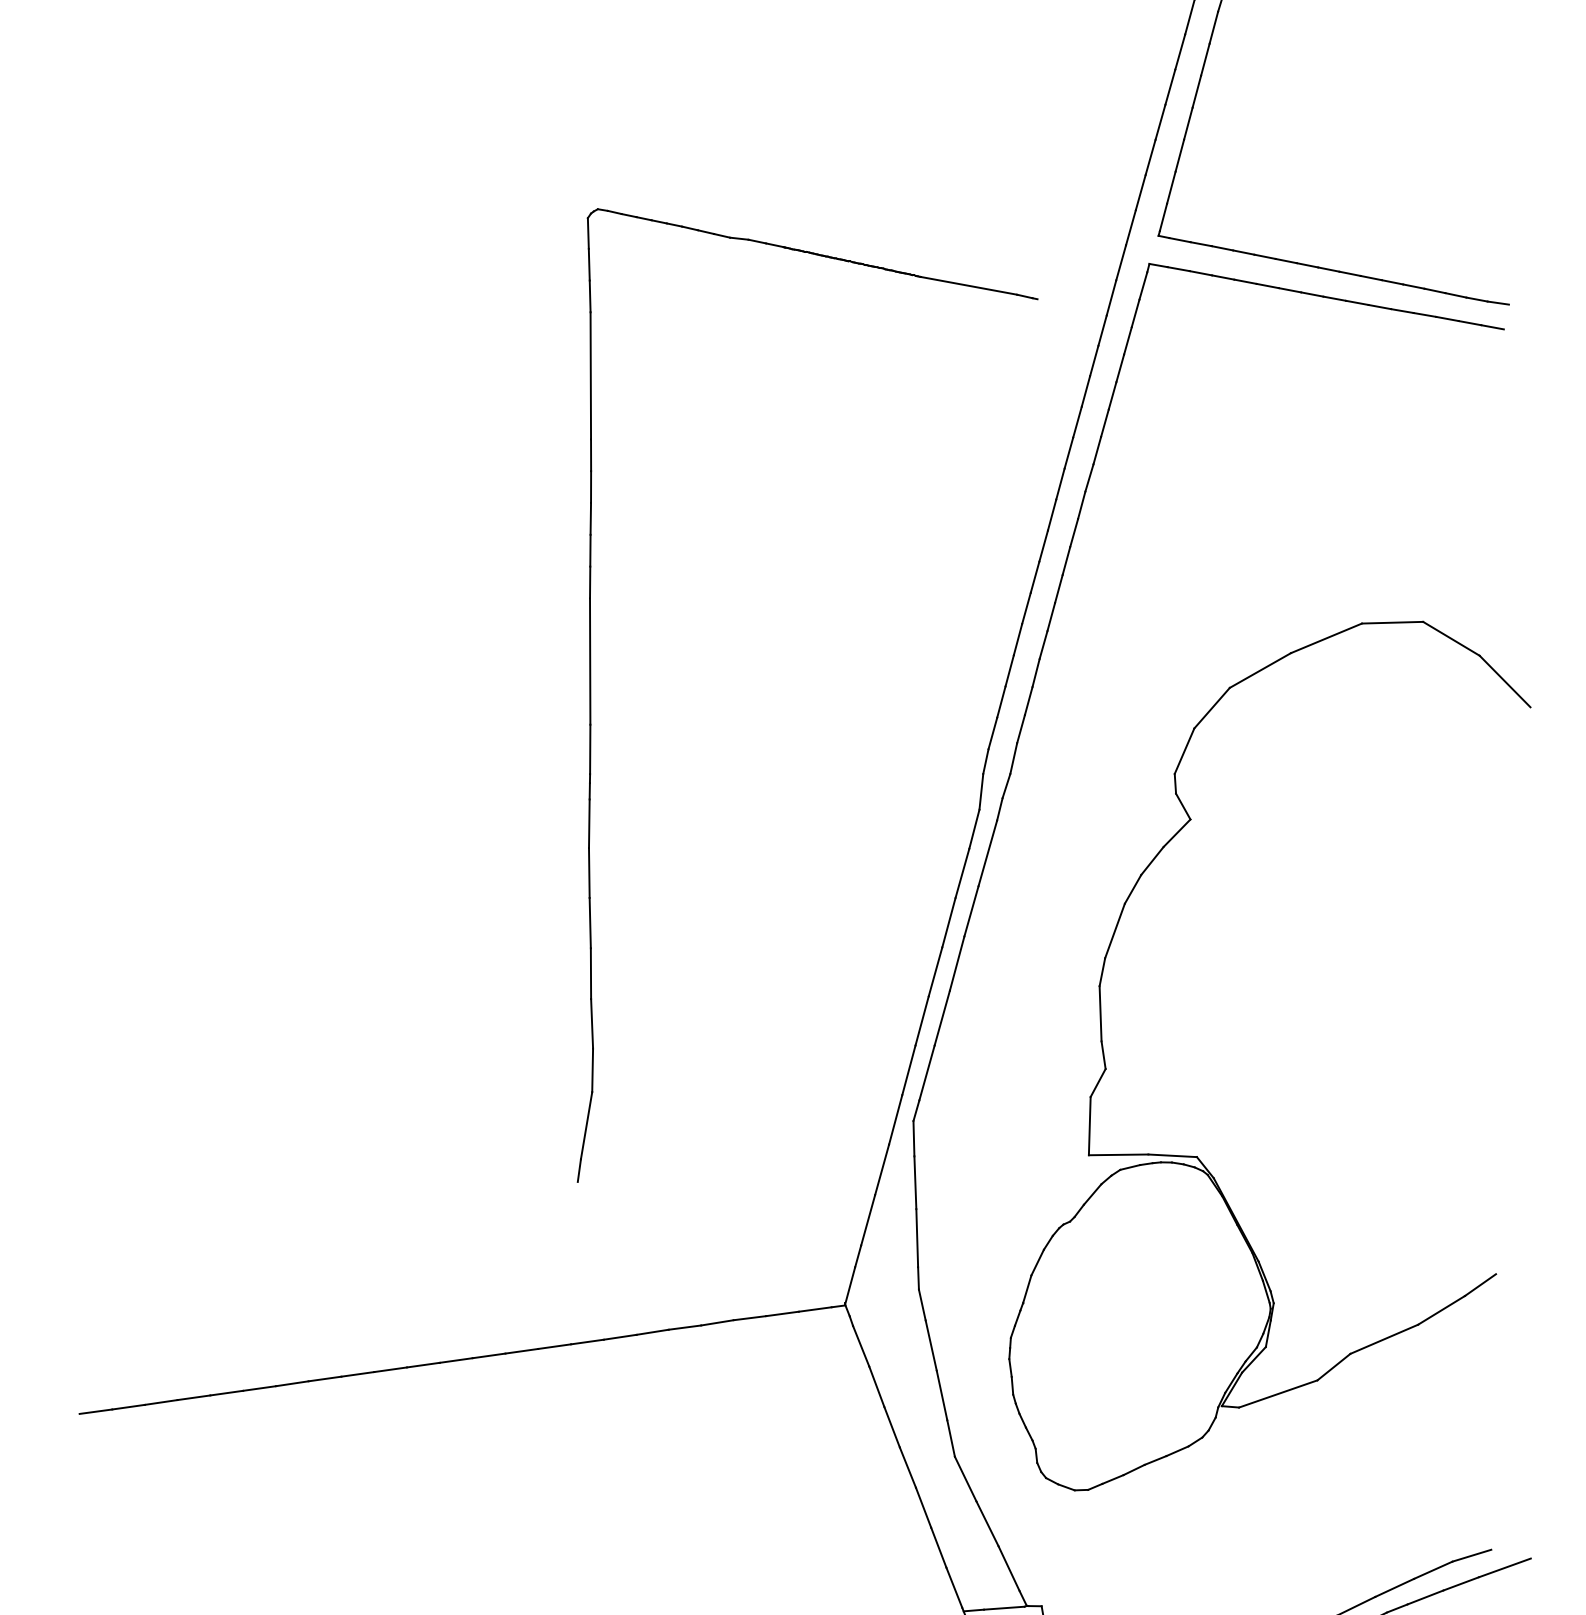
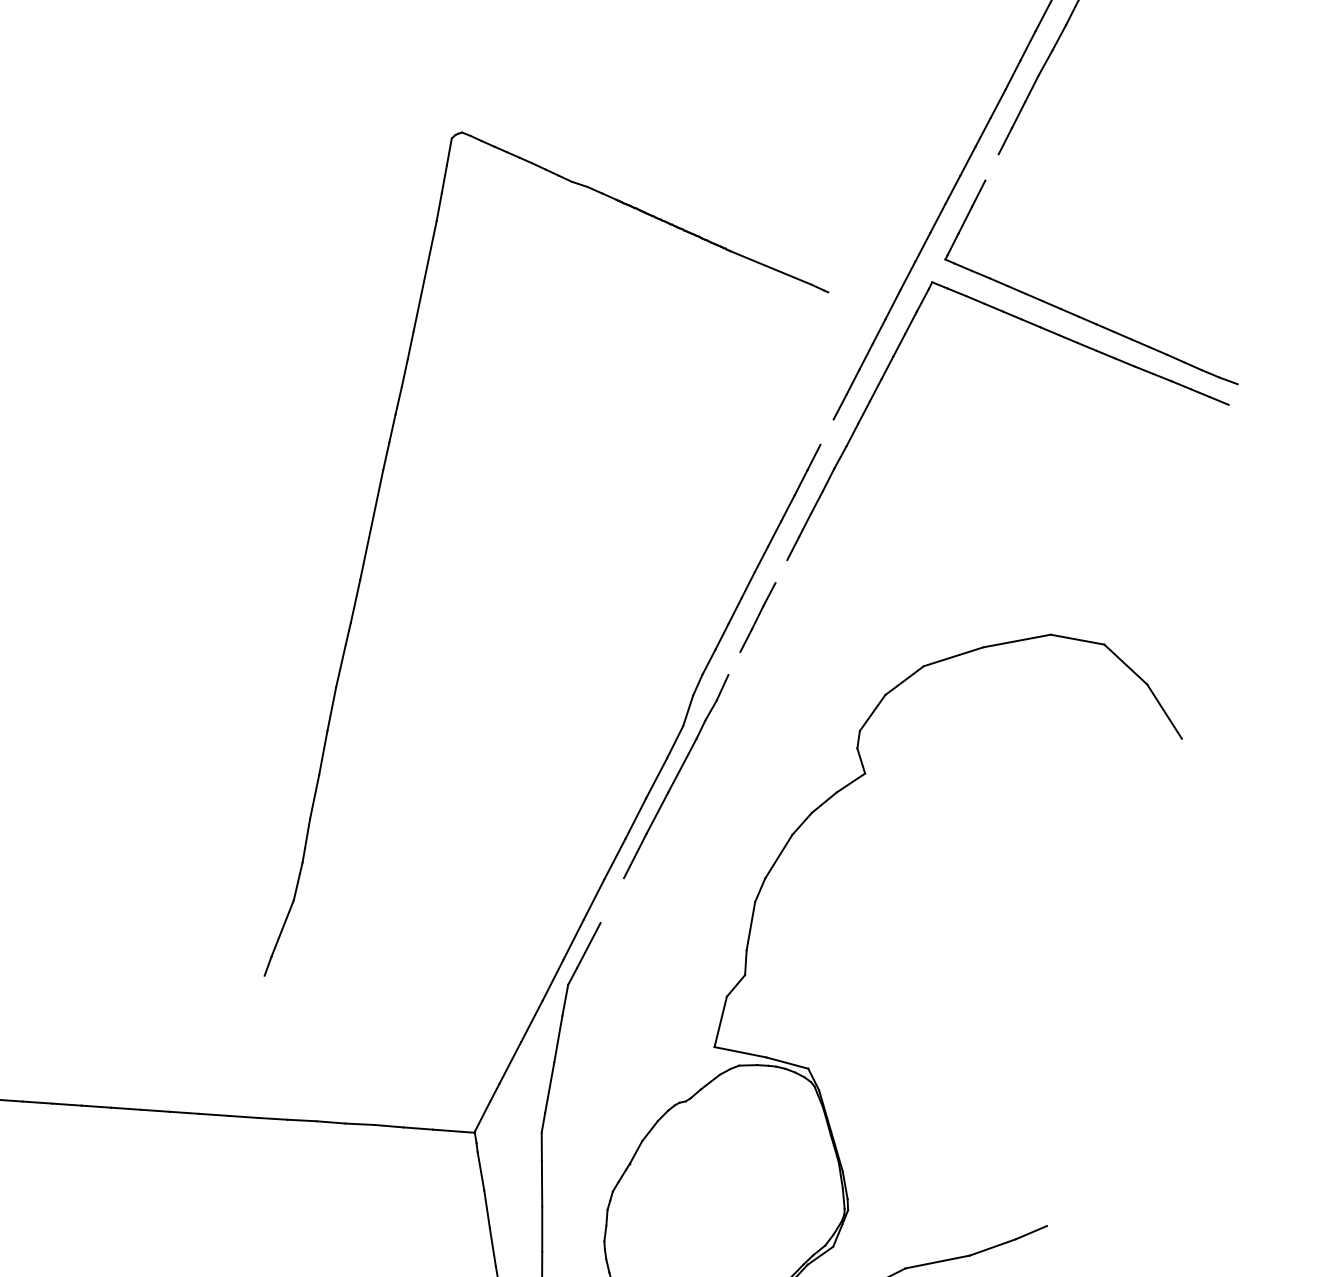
line: (1188, 123) -> (992, 167), removed
line: (1068, 452) -> (826, 431), removed
line: (1051, 617) -> (781, 571), removed
line: (1020, 729) -> (733, 663), removed
line: (941, 1017) -> (611, 899), removed

